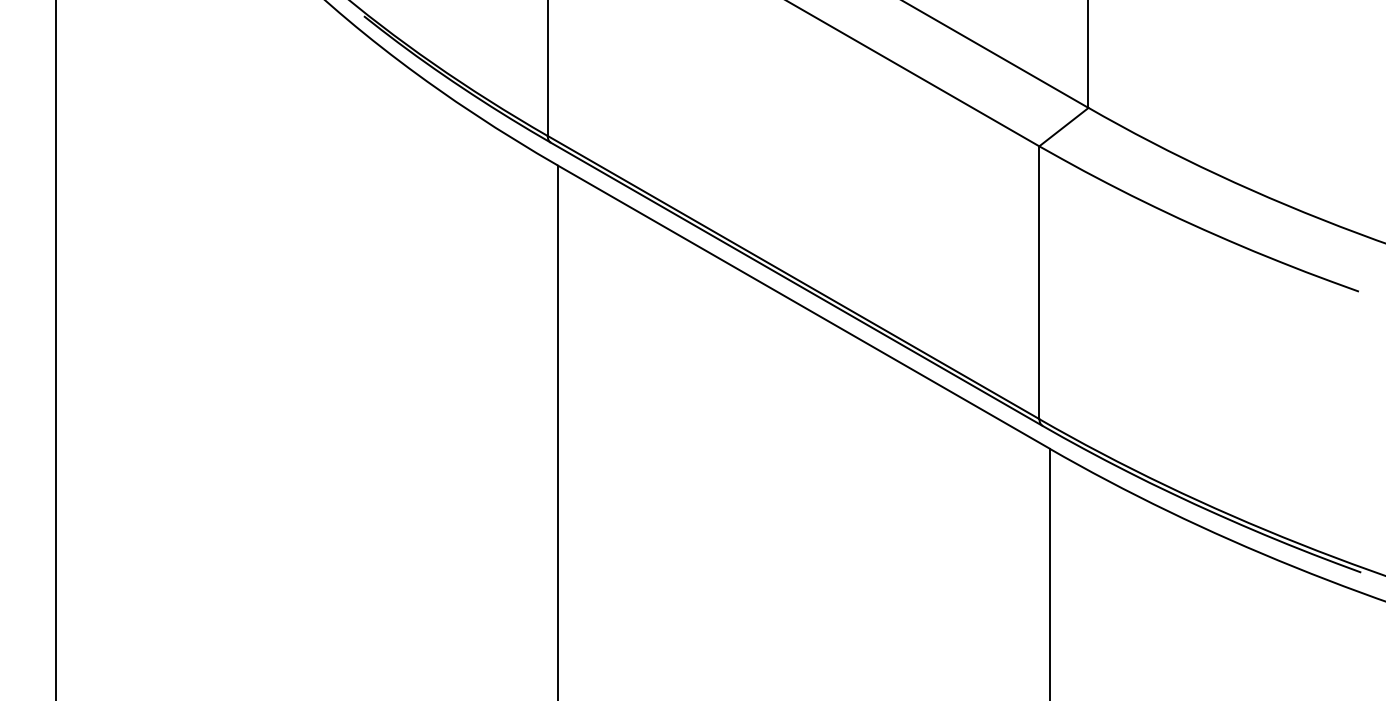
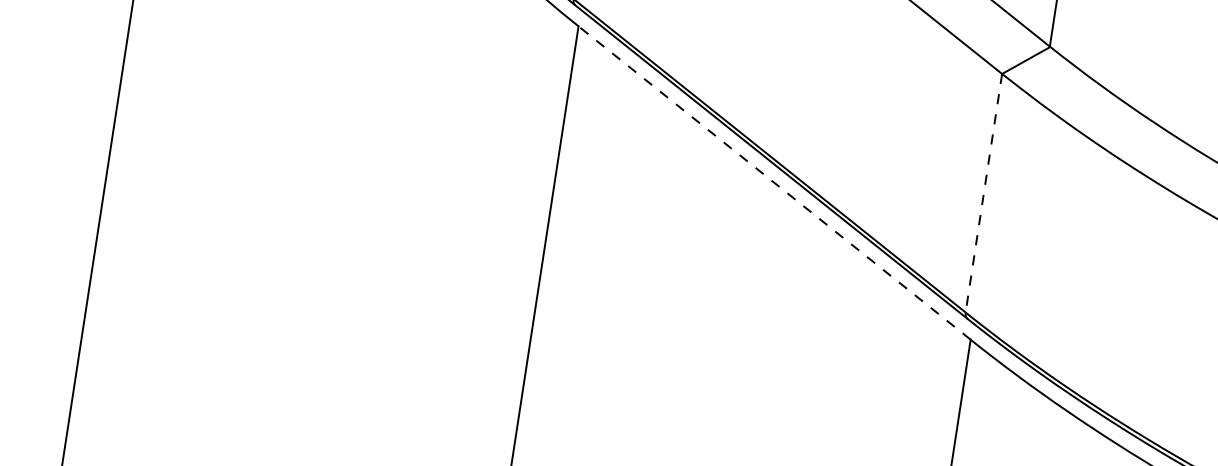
line: (1039, 283) -> (983, 193), solid -> dashed
line: (803, 307) -> (774, 183), solid -> dashed

